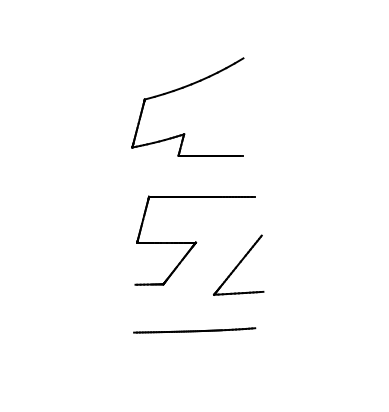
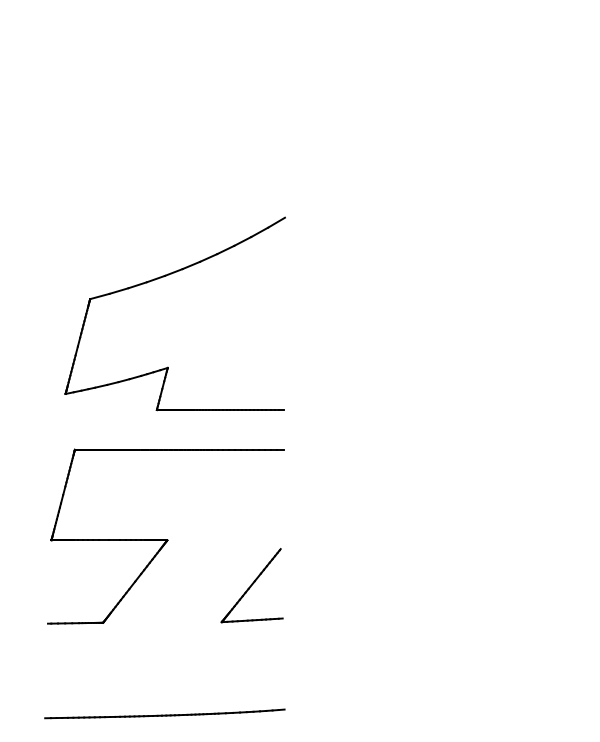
part: (181, 89) -> (162, 279), moved
part: (238, 265) -> (251, 585), size x0.62

